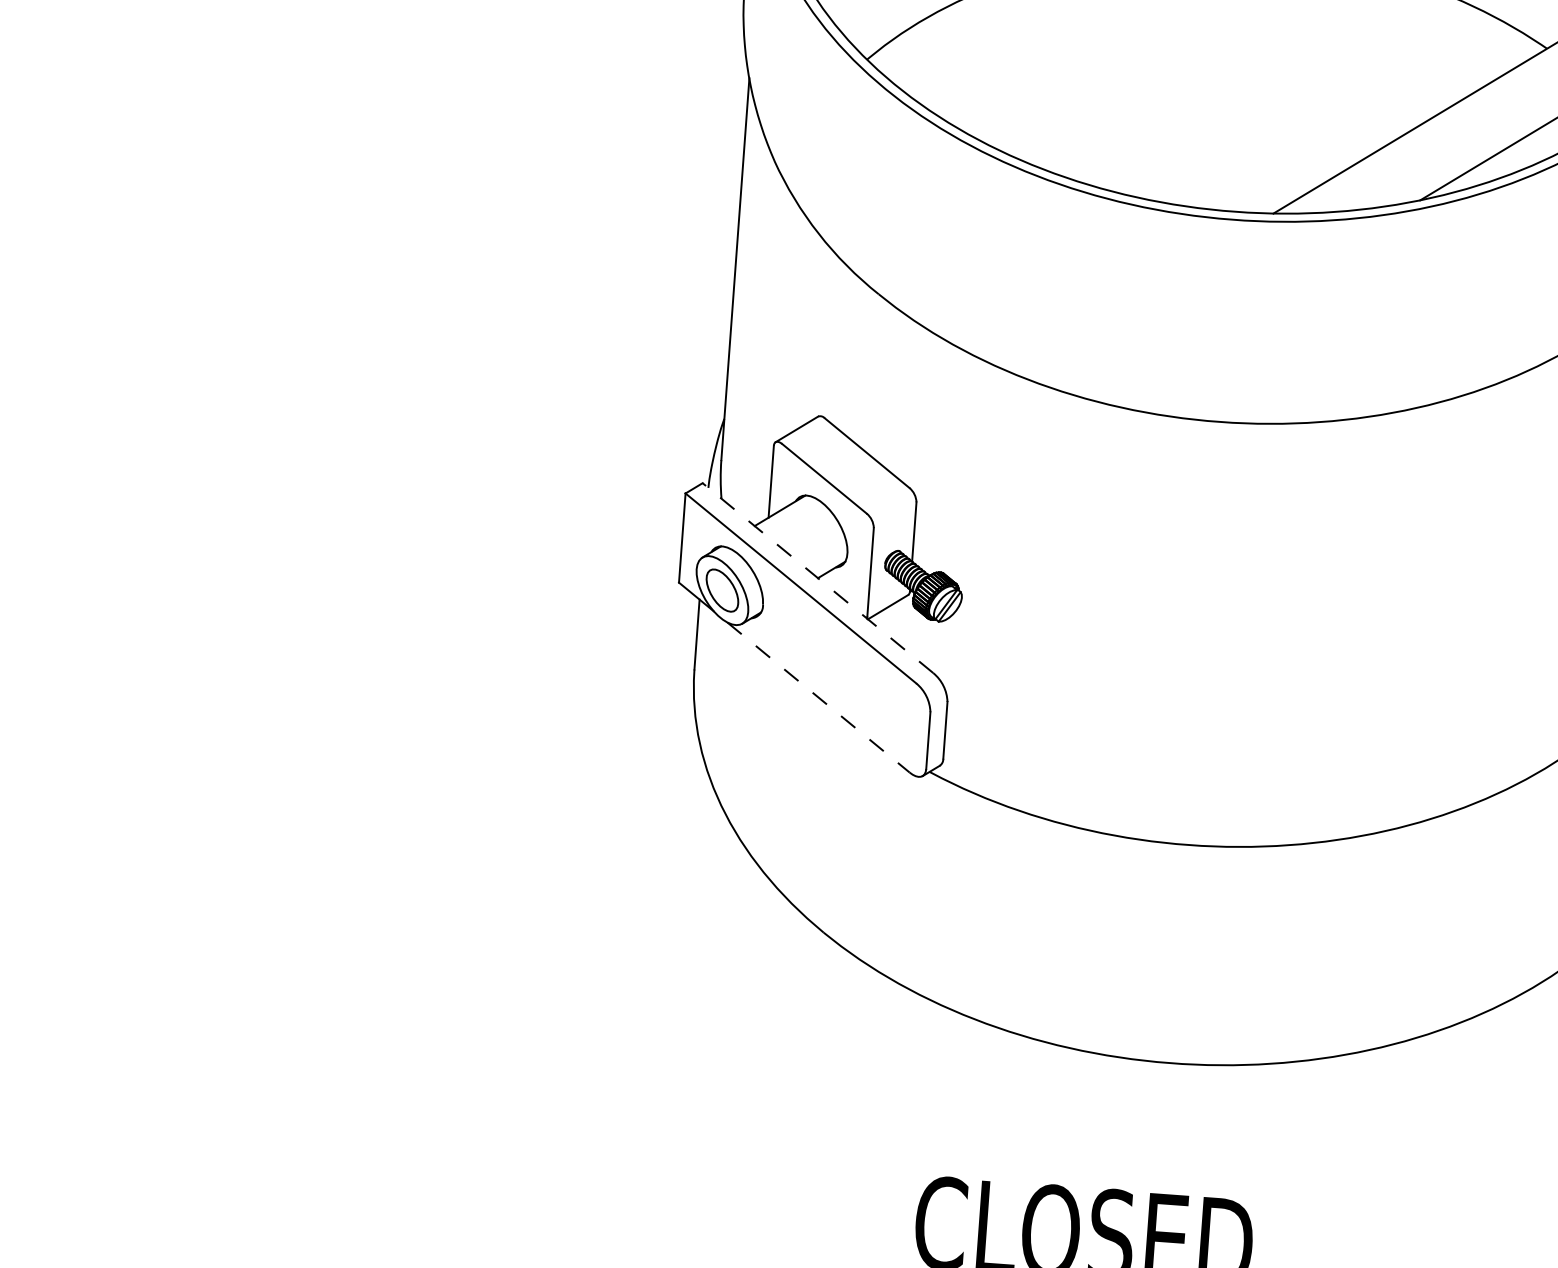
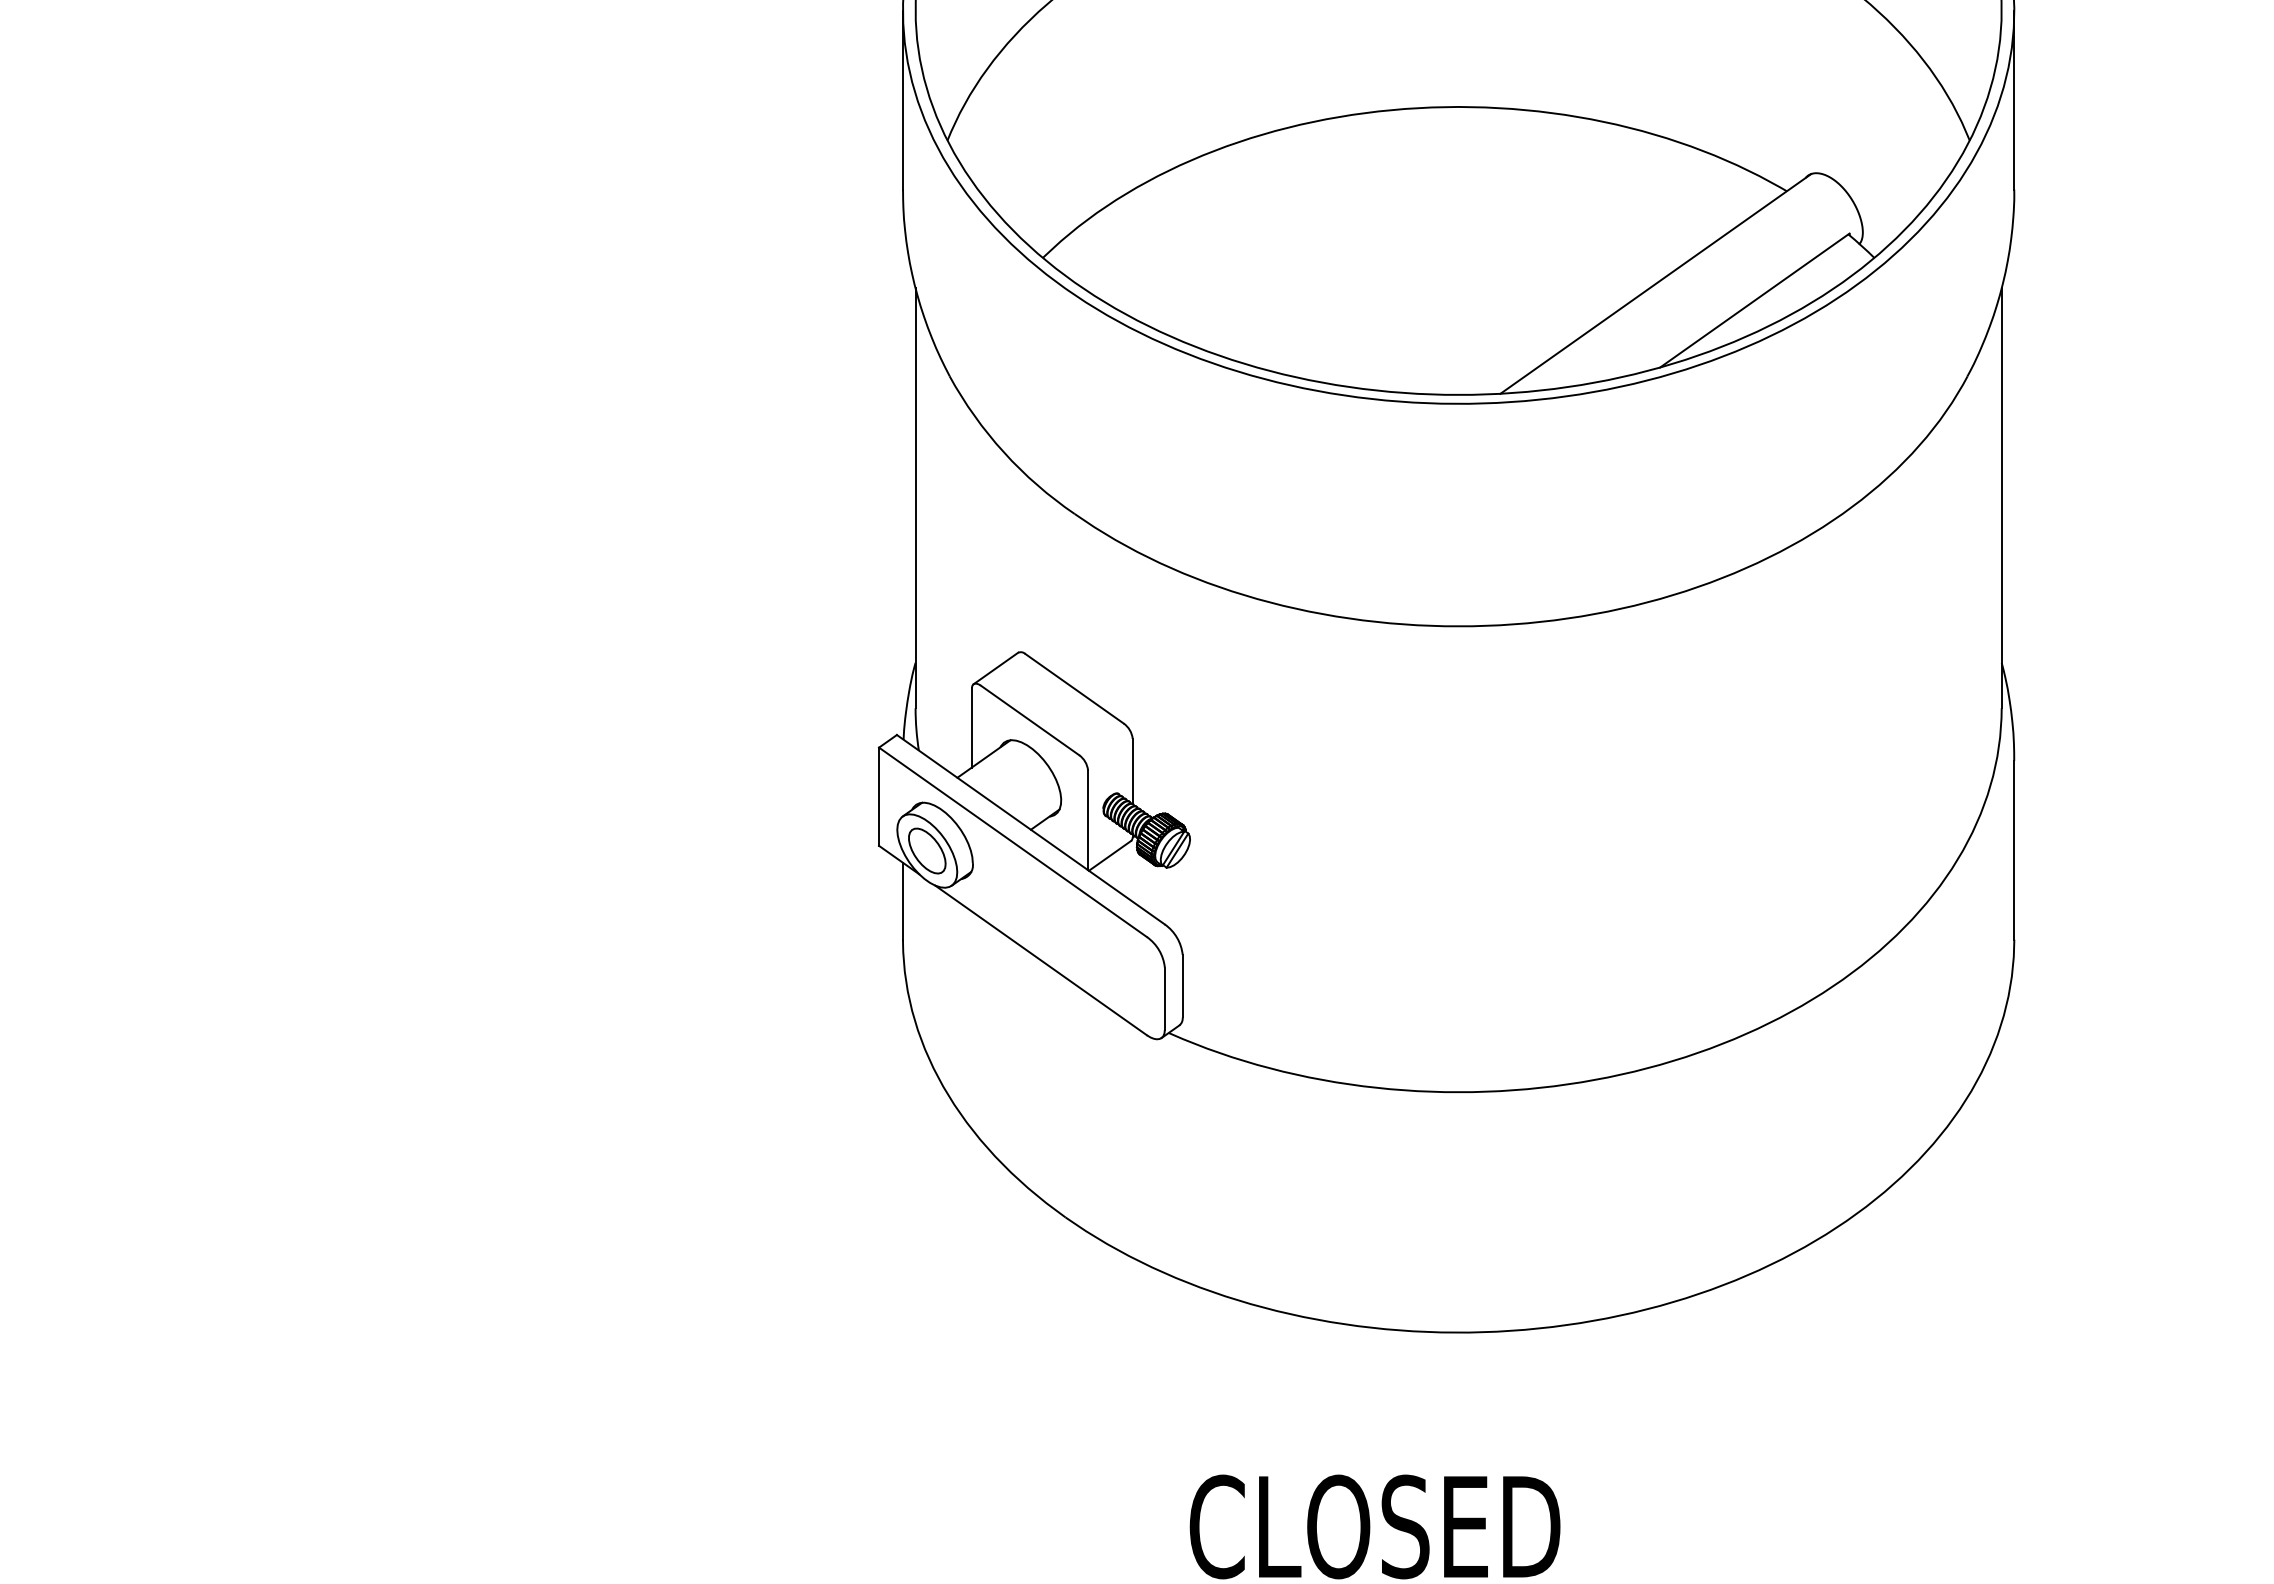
line: (817, 577) -> (1030, 829), dashed -> solid
line: (818, 697) -> (1041, 960), dashed -> solid

